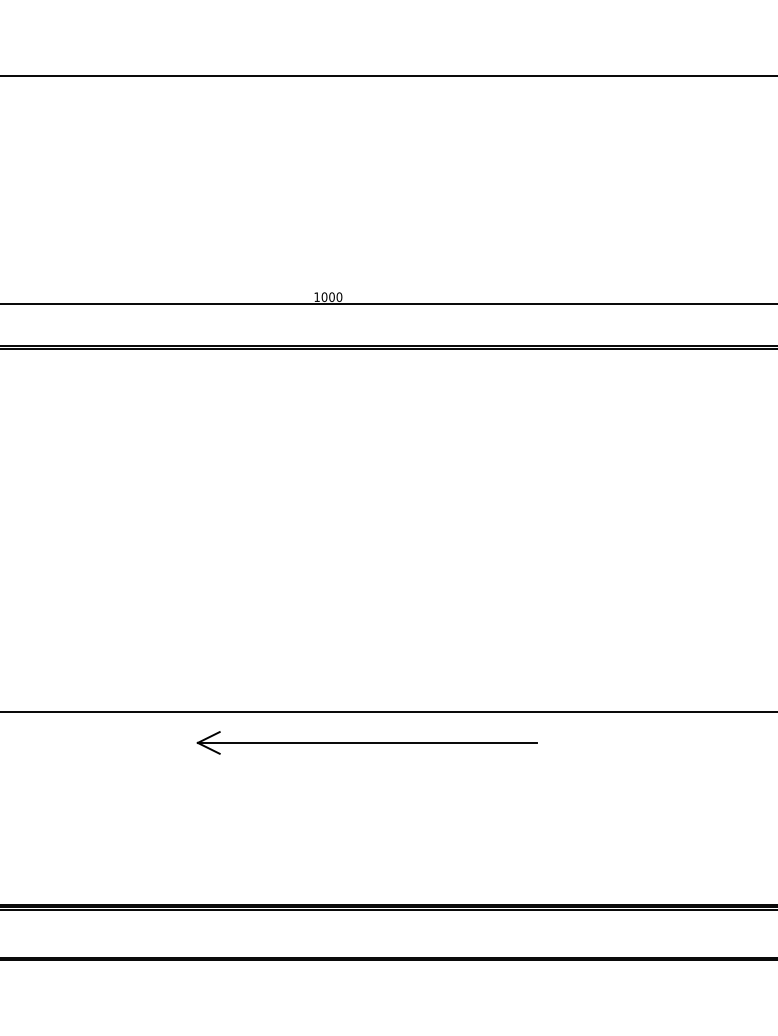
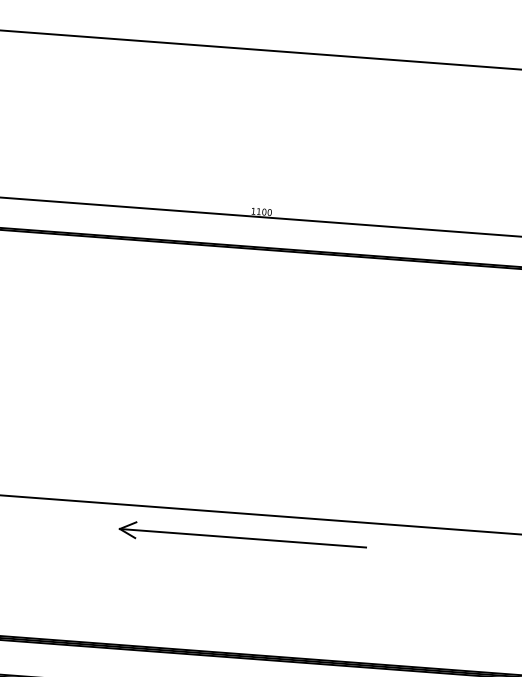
text: (324, 297) -> (258, 211), 1000 -> 1100
part: (366, 742) -> (242, 537), moved

